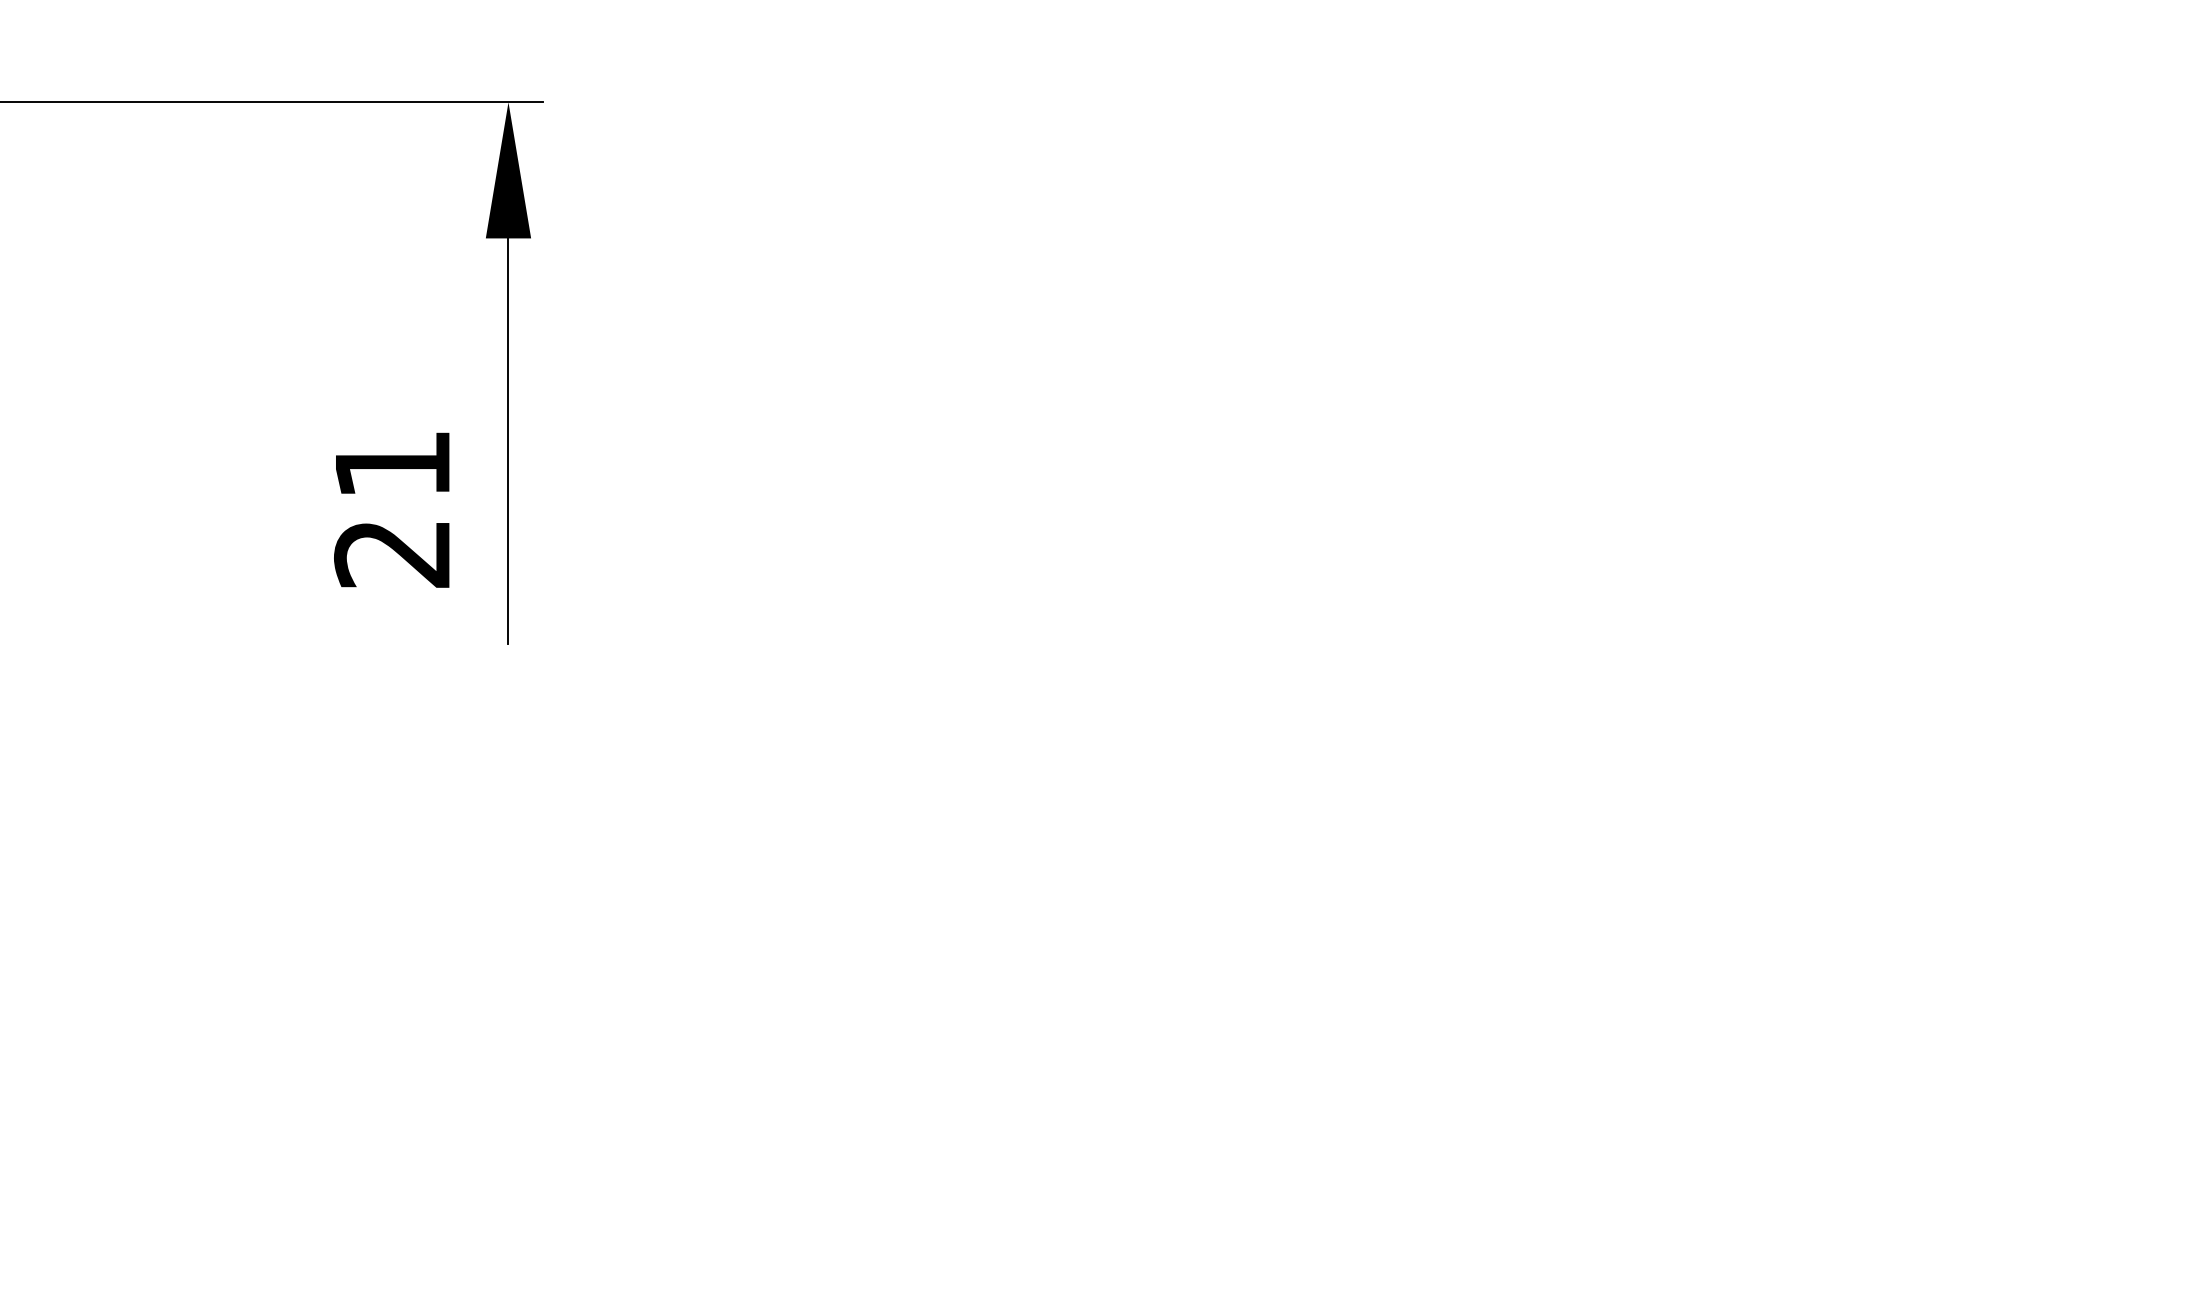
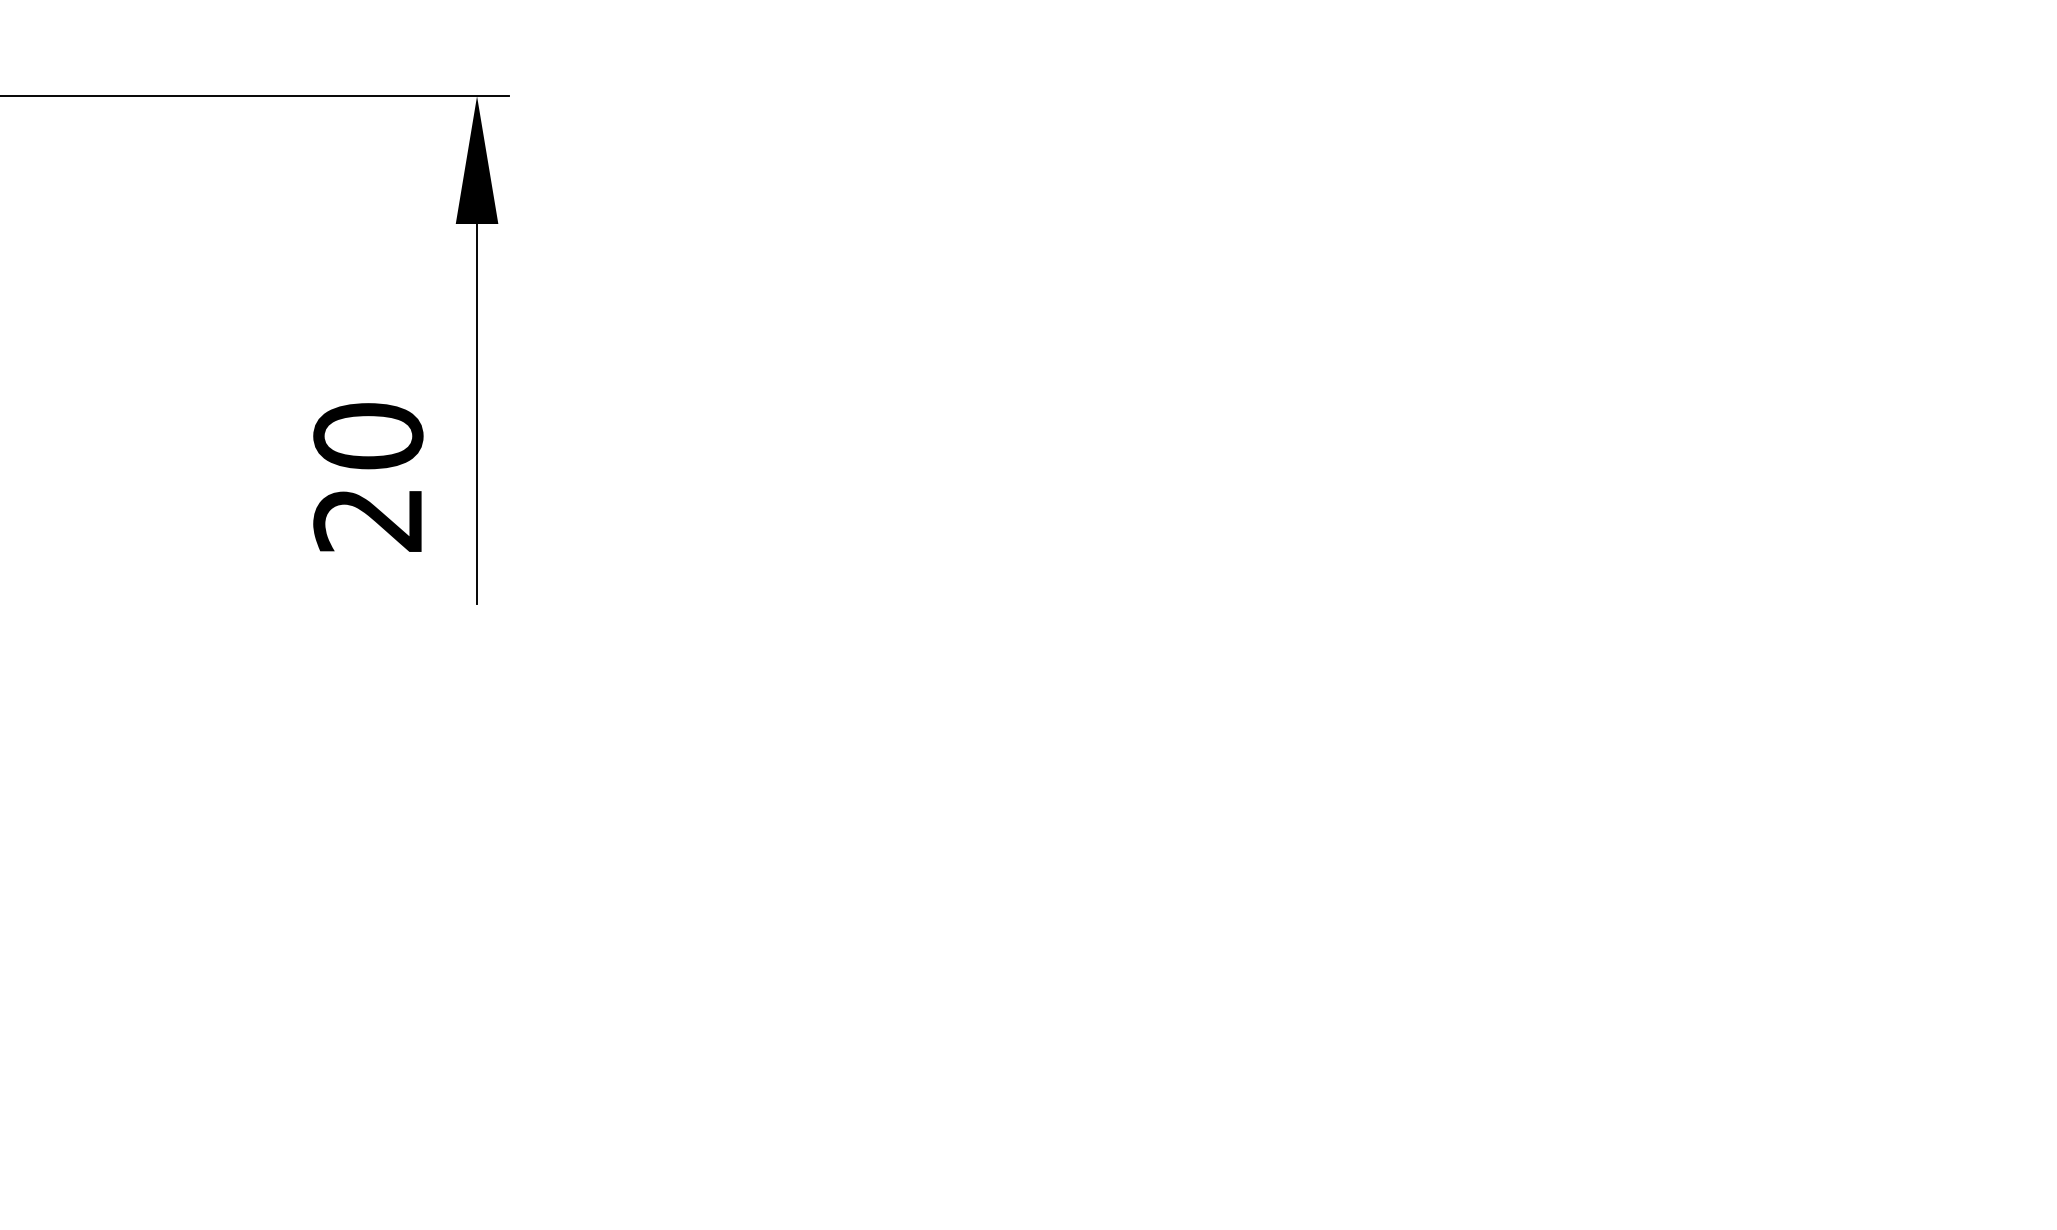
text: (392, 464) -> (368, 436), 21 -> 20

